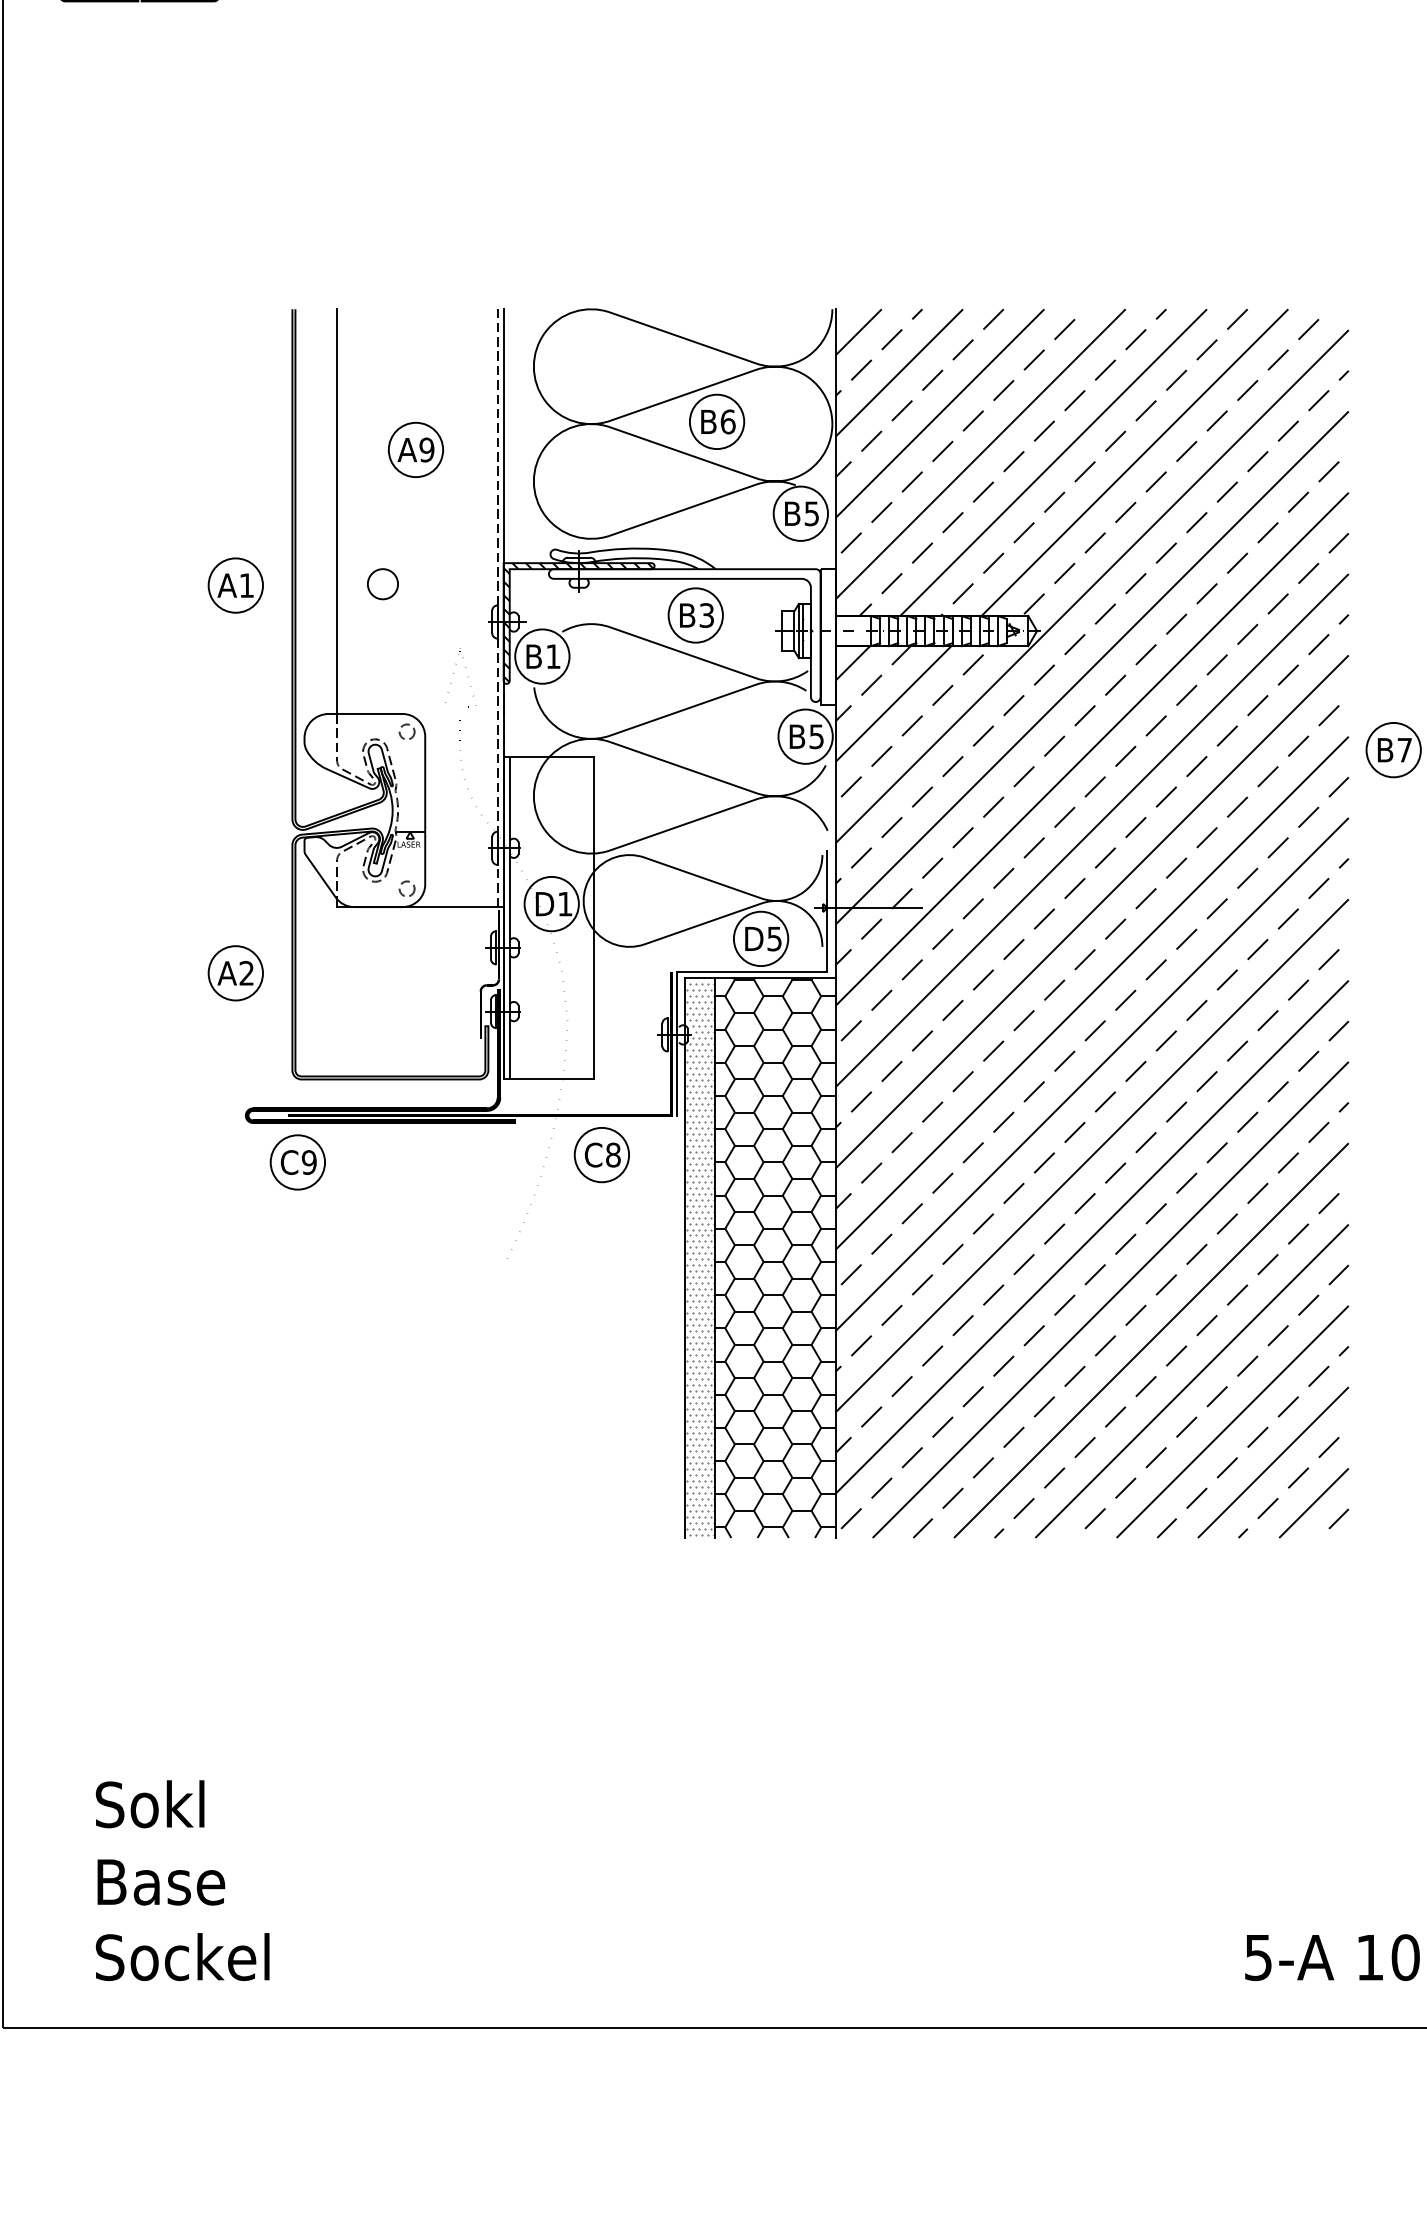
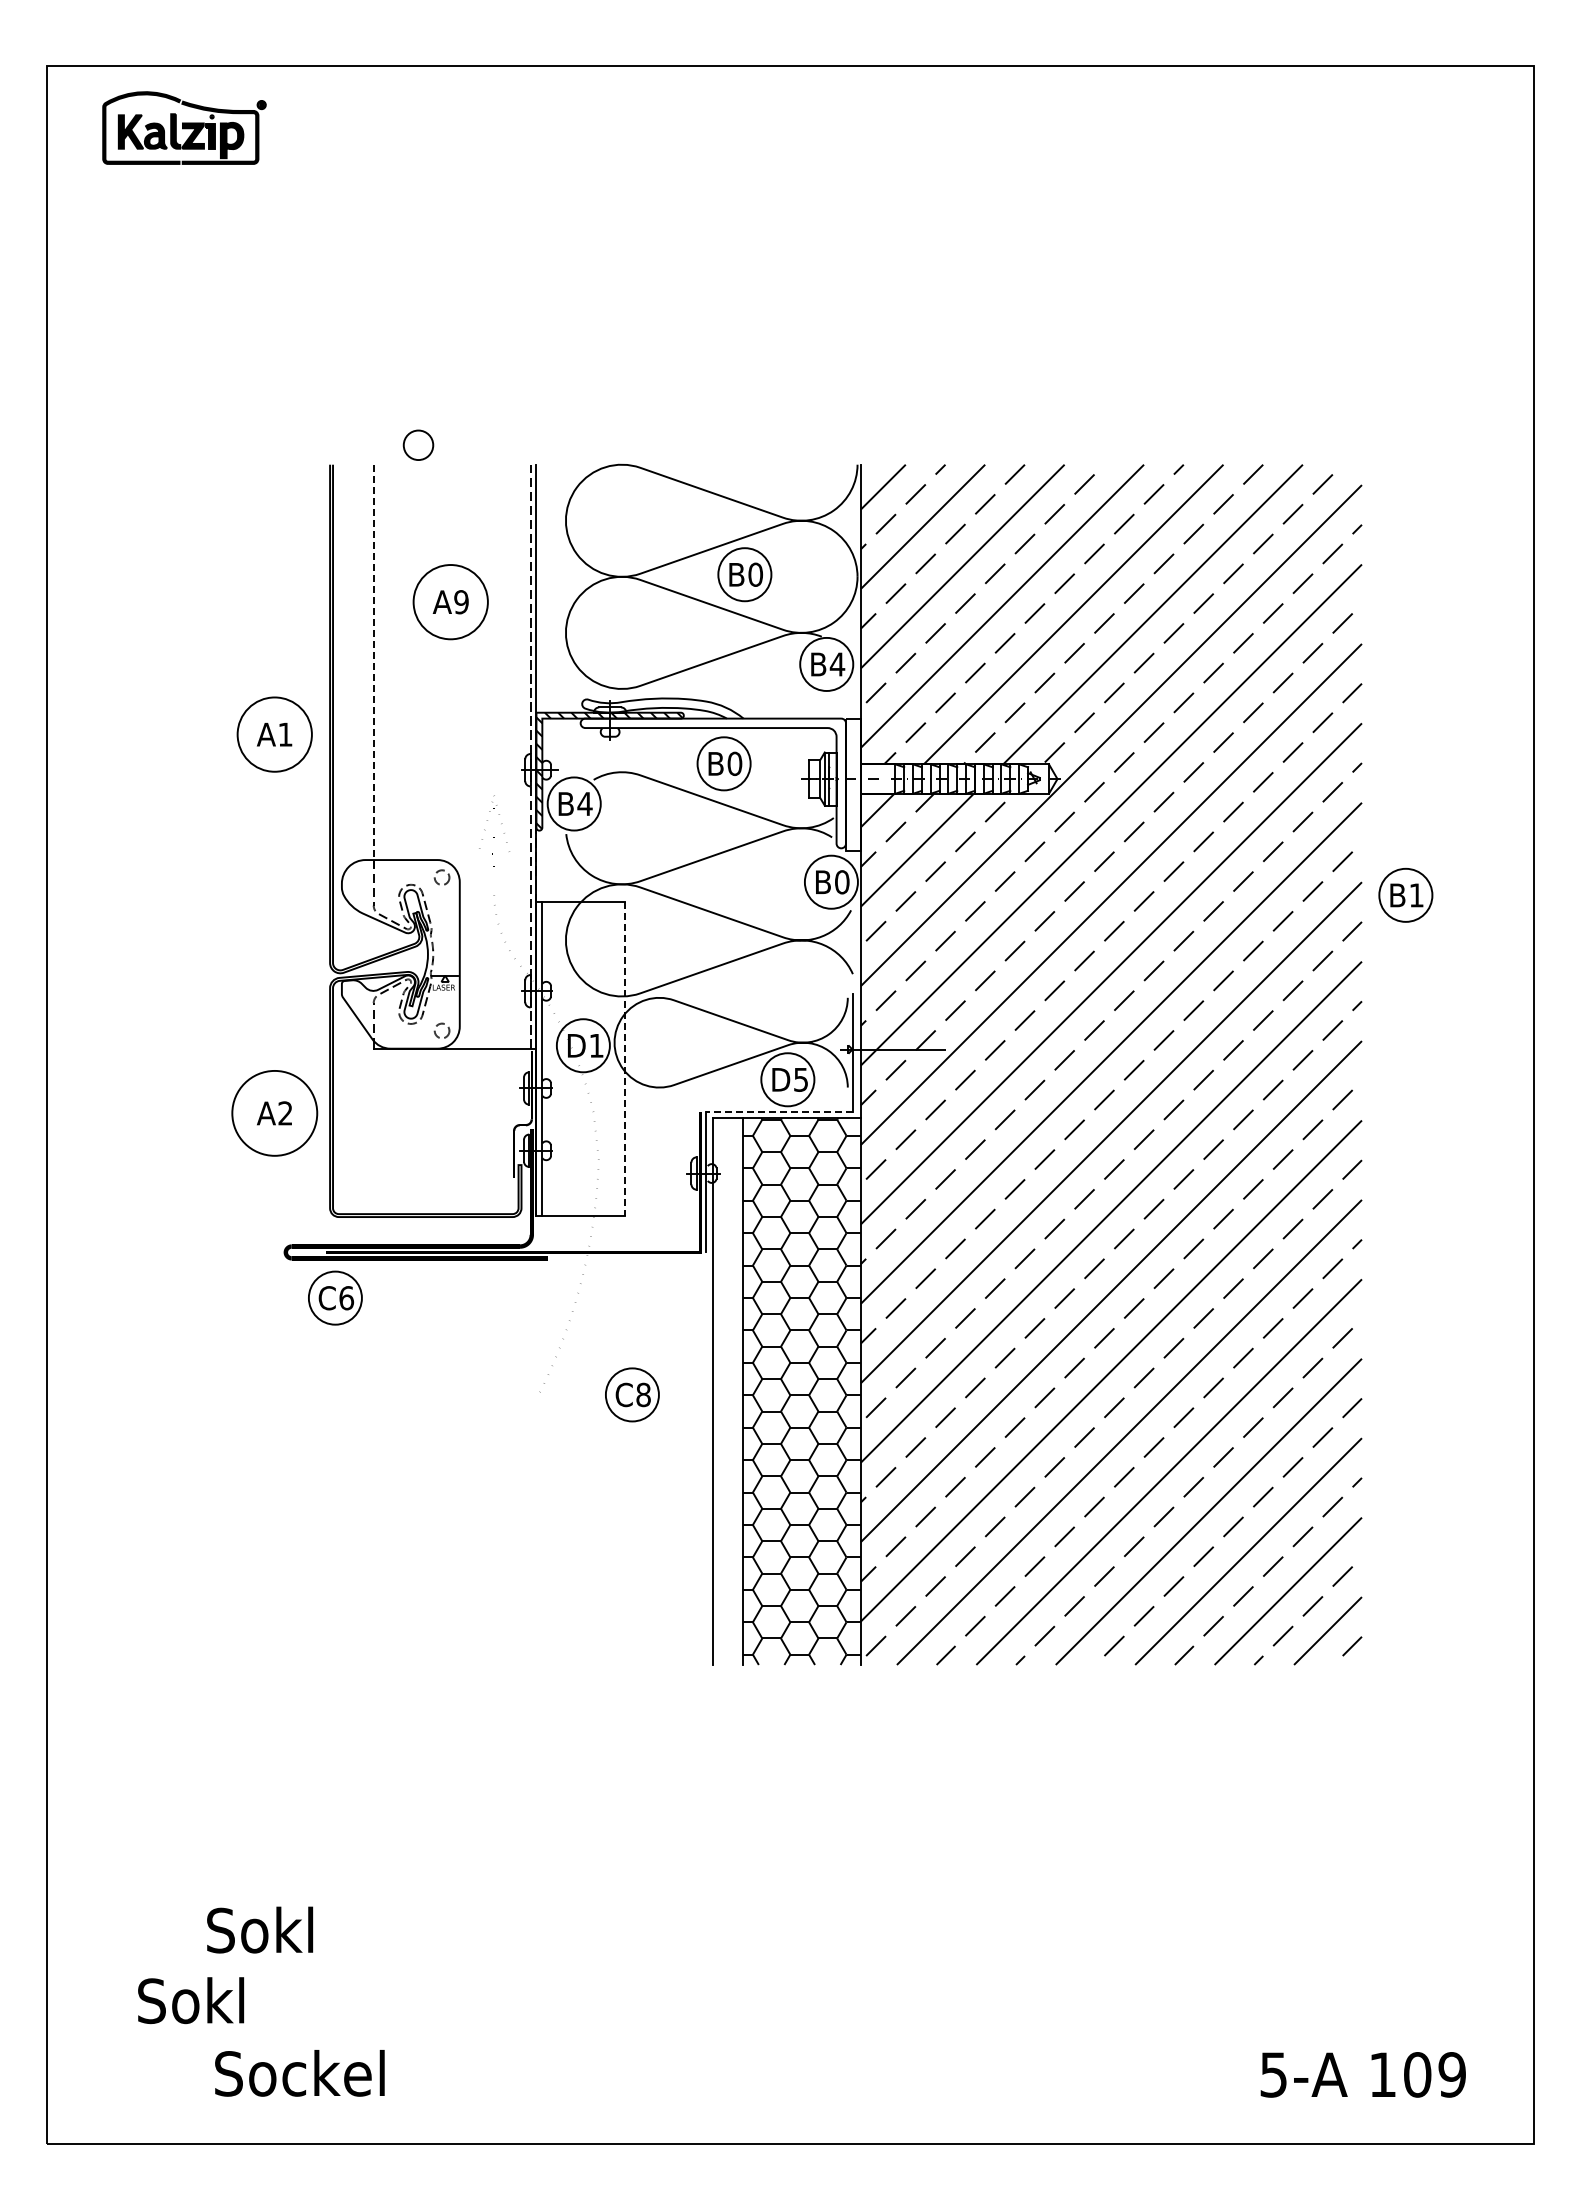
text: (727, 421) -> (755, 574), B6 -> B0
circle: (415, 449) -> (450, 601), size x1.4
text: (811, 513) -> (837, 664), B5 -> B4
line: (336, 515) -> (373, 666), solid -> dashed
circle: (382, 583) -> (418, 444), moved
circle: (235, 585) -> (274, 734), size x1.4
text: (706, 615) -> (734, 763), B3 -> B0
text: (552, 656) -> (584, 803), B1 -> B4
text: (816, 736) -> (842, 882), B5 -> B0
text: (1404, 750) -> (1416, 895), B7 -> B1
line: (593, 918) -> (624, 1059), solid -> dashed
circle: (235, 972) -> (274, 1112), size x1.6
line: (751, 972) -> (778, 1112), solid -> dashed
part: (602, 1154) -> (632, 1394), moved
text: (309, 1162) -> (346, 1298), C9 -> C6
hatch: (700, 1259) -> (728, 1392), removed
text: (150, 1803) -> (260, 1929), moved
text: (160, 1881) -> (201, 2000), Base -> Sokl
text: (182, 1957) -> (299, 2073), moved

